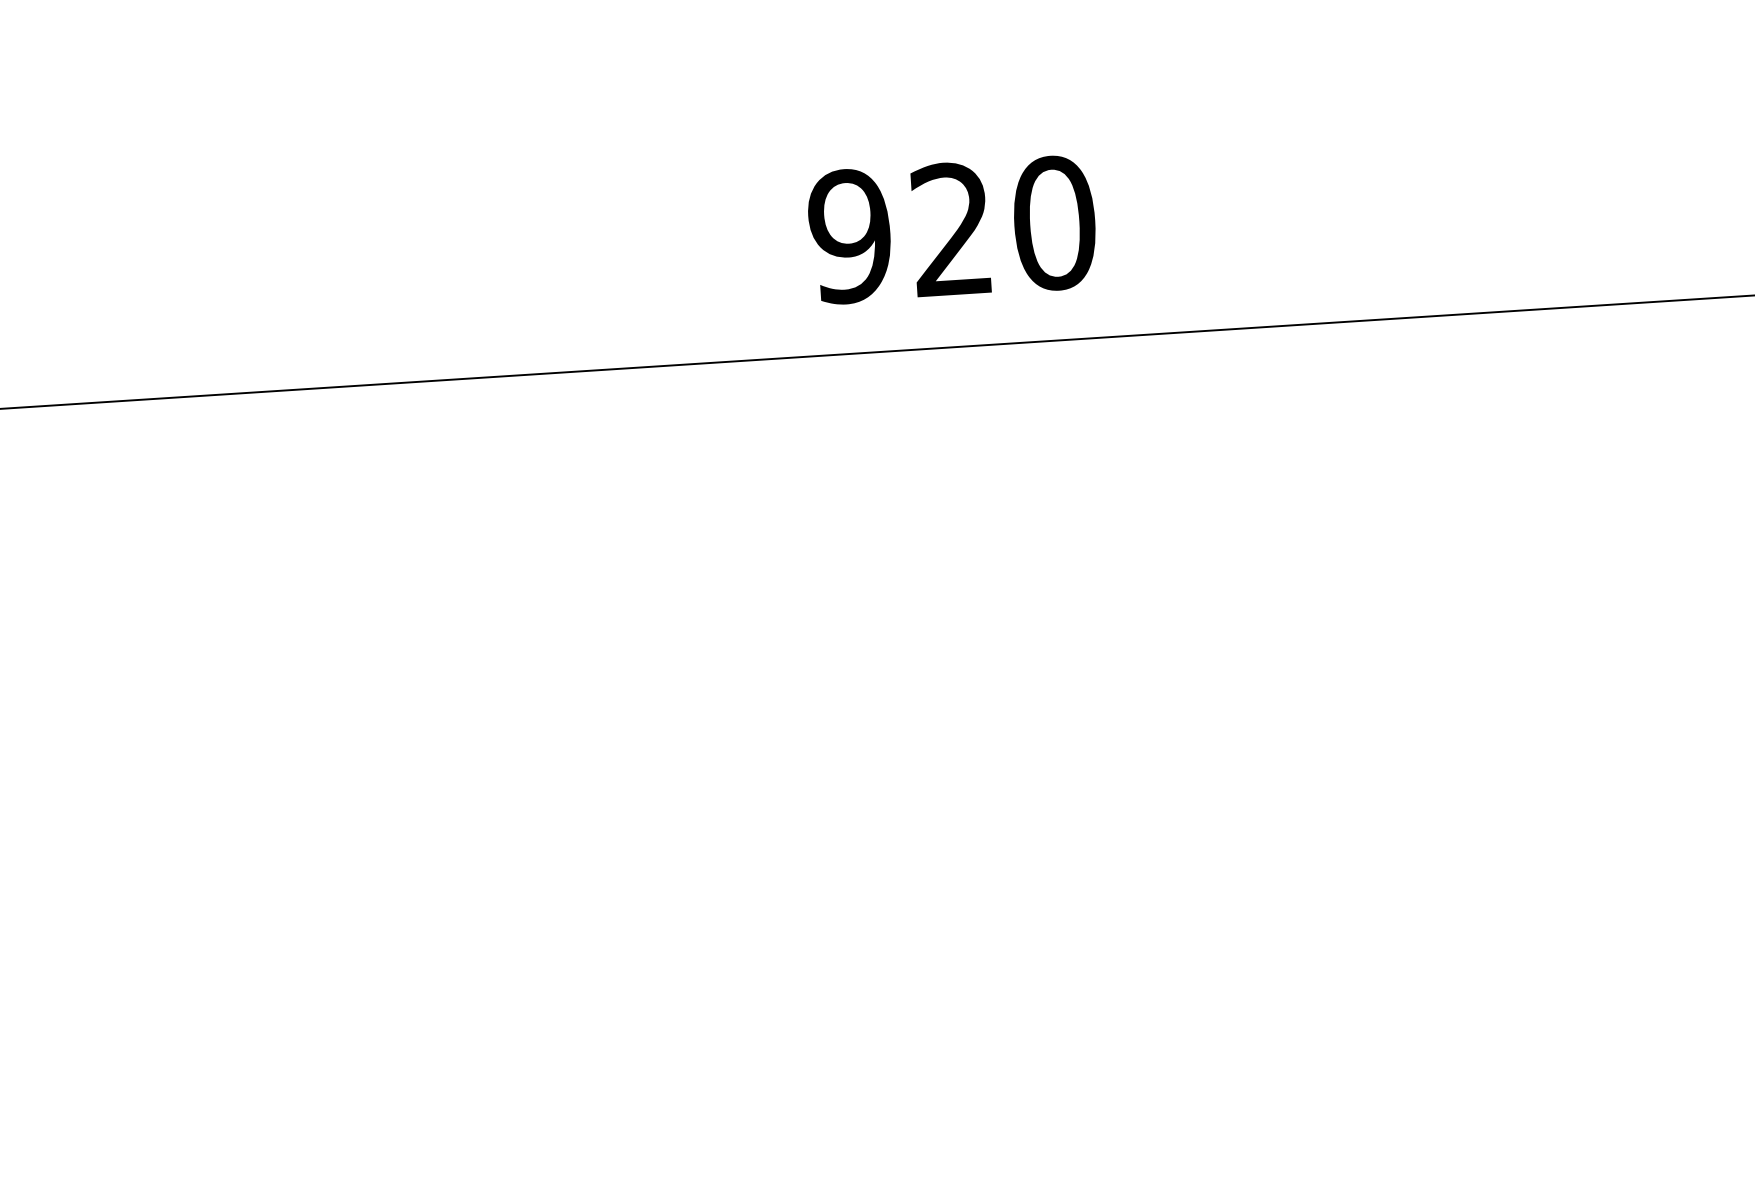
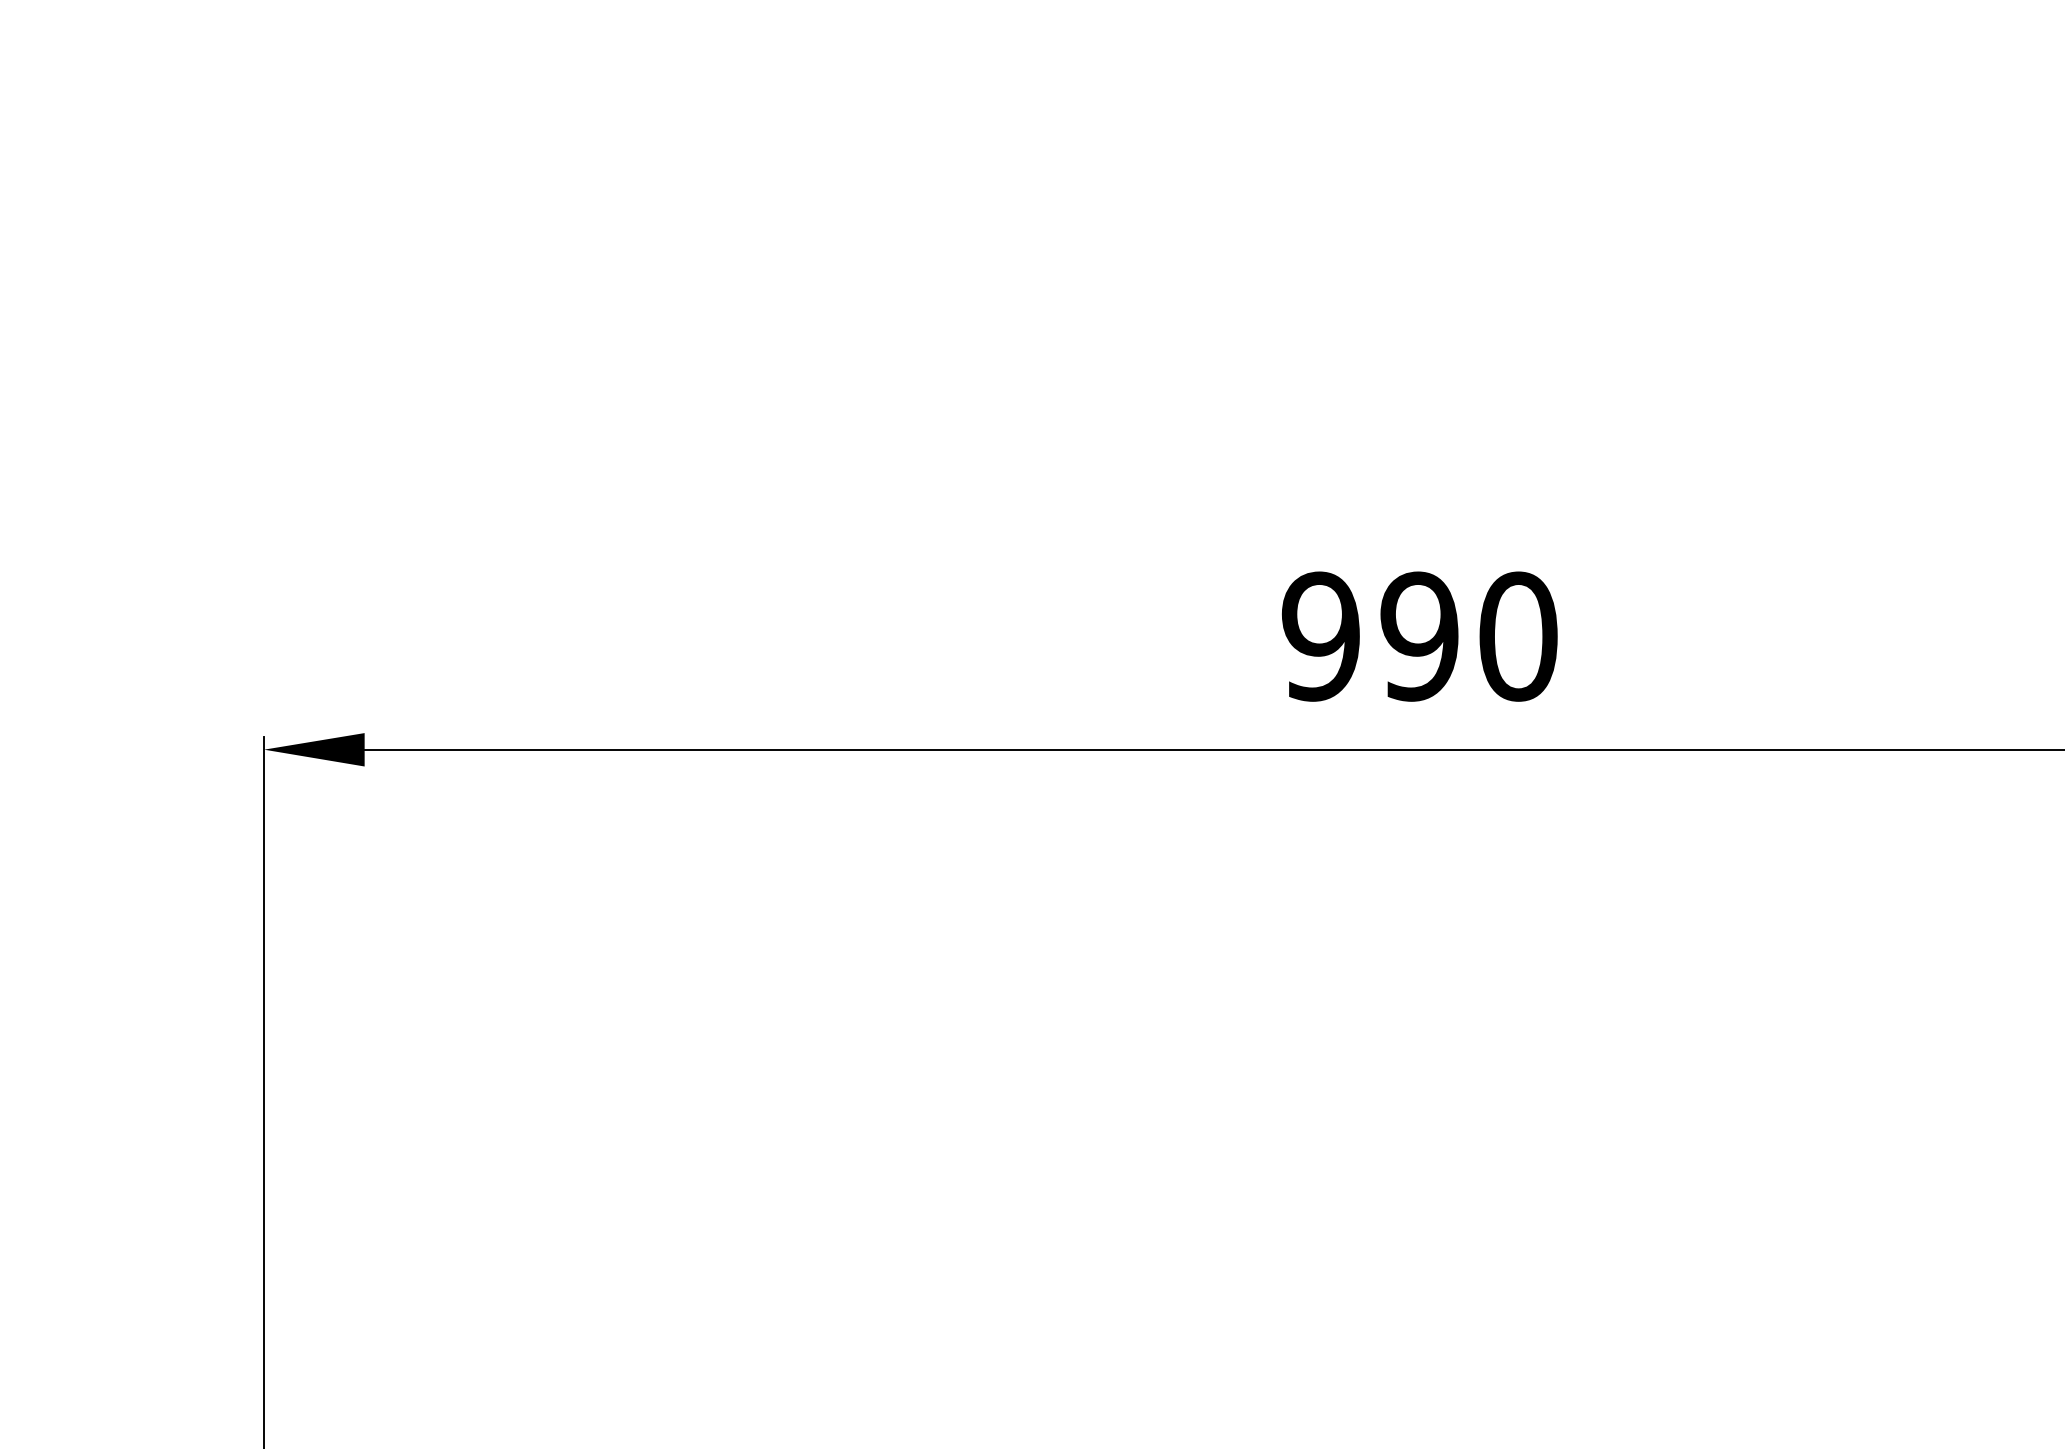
text: (952, 229) -> (1419, 636), 920 -> 990

